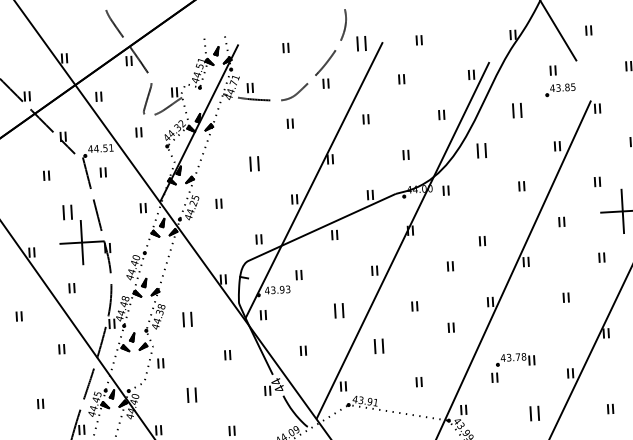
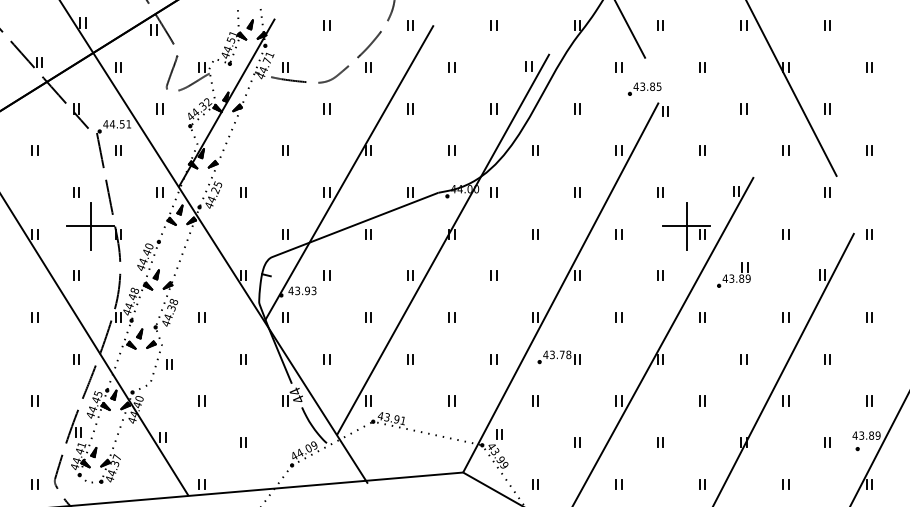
part: (418, 40) -> (493, 25), moved
part: (361, 43) -> (410, 25), size x0.62
part: (560, 89) -> (644, 88), moved
part: (517, 110) -> (577, 108), size x0.62
part: (481, 150) -> (535, 150), size x0.62
part: (254, 163) -> (285, 150), size x0.62
part: (46, 175) -> (34, 150), moved
part: (67, 212) -> (76, 192), size x0.62
part: (482, 241) -> (535, 234), moved
part: (338, 310) -> (368, 317), size x0.62
part: (18, 316) -> (34, 317), moved
part: (187, 319) -> (201, 317), size x0.62
part: (451, 327) -> (493, 359), moved
part: (379, 346) -> (410, 359), size x0.62
part: (61, 349) -> (76, 359), moved
part: (514, 359) -> (558, 357), moved
part: (191, 394) -> (201, 400), size x0.62
part: (535, 413) -> (577, 442), size x0.62

